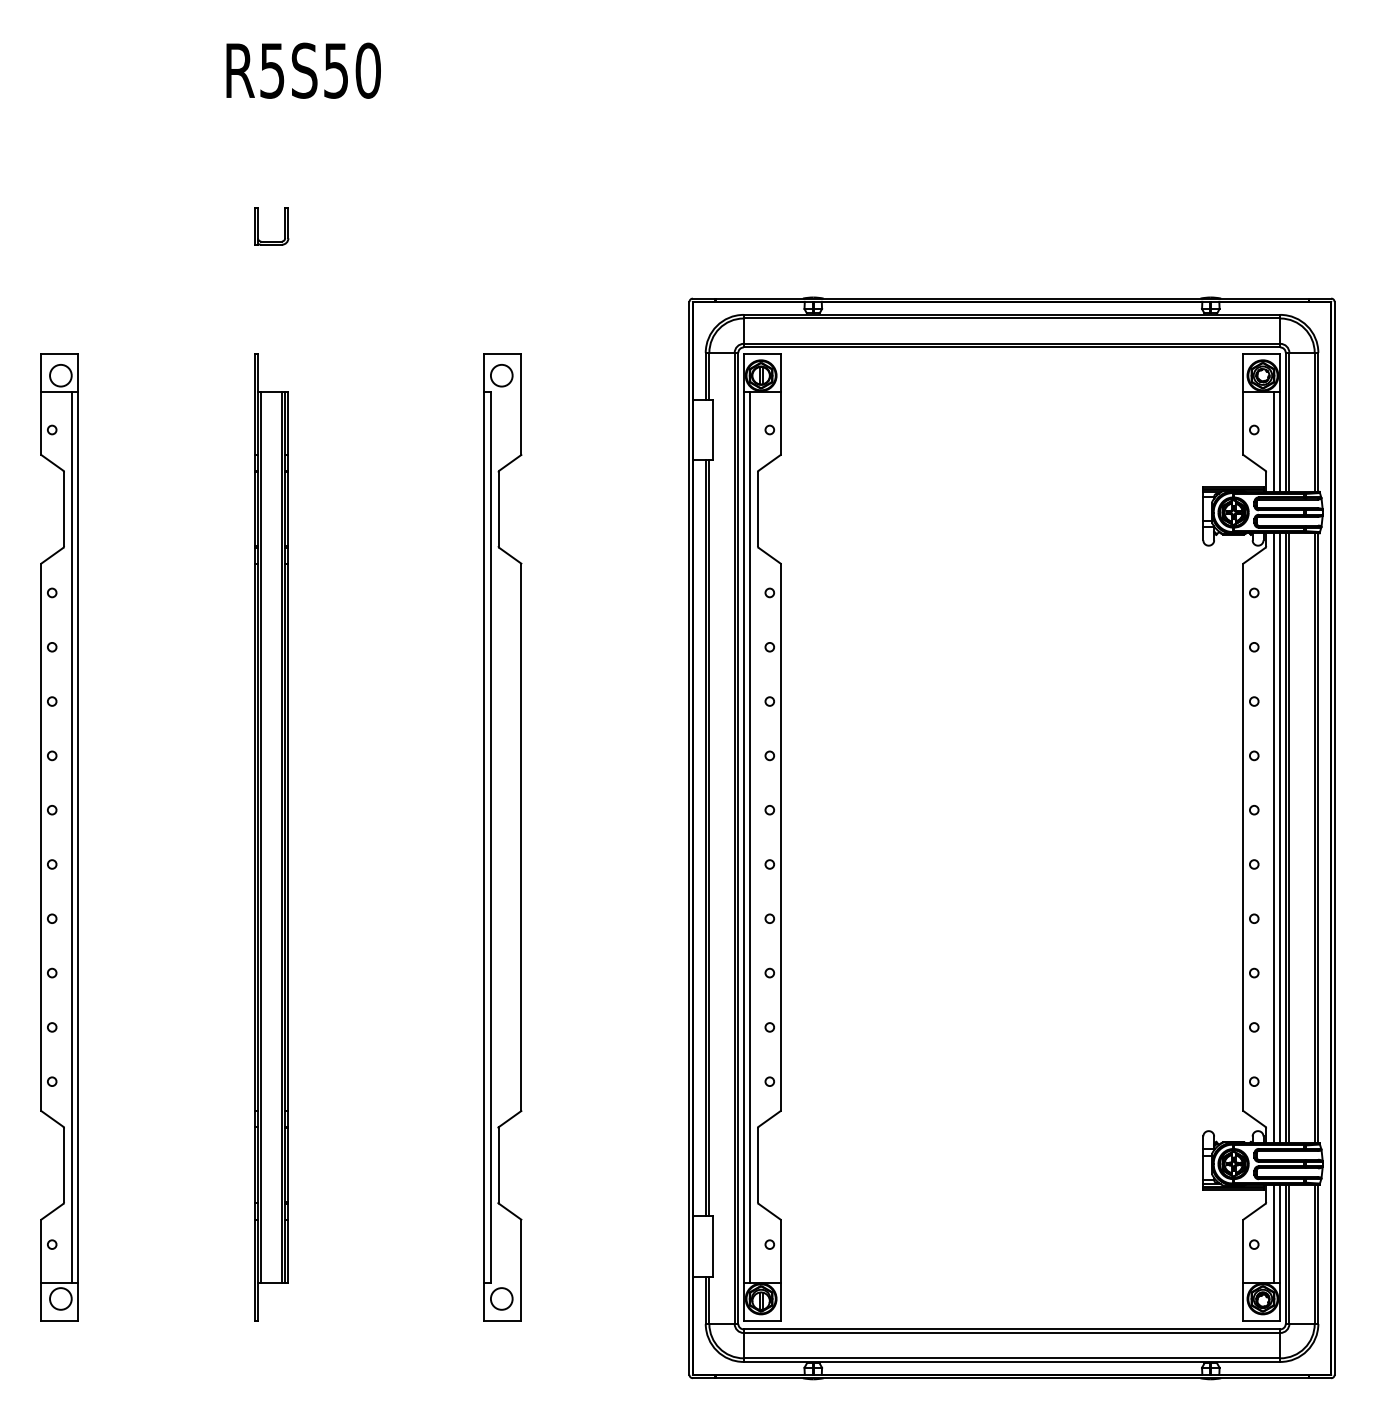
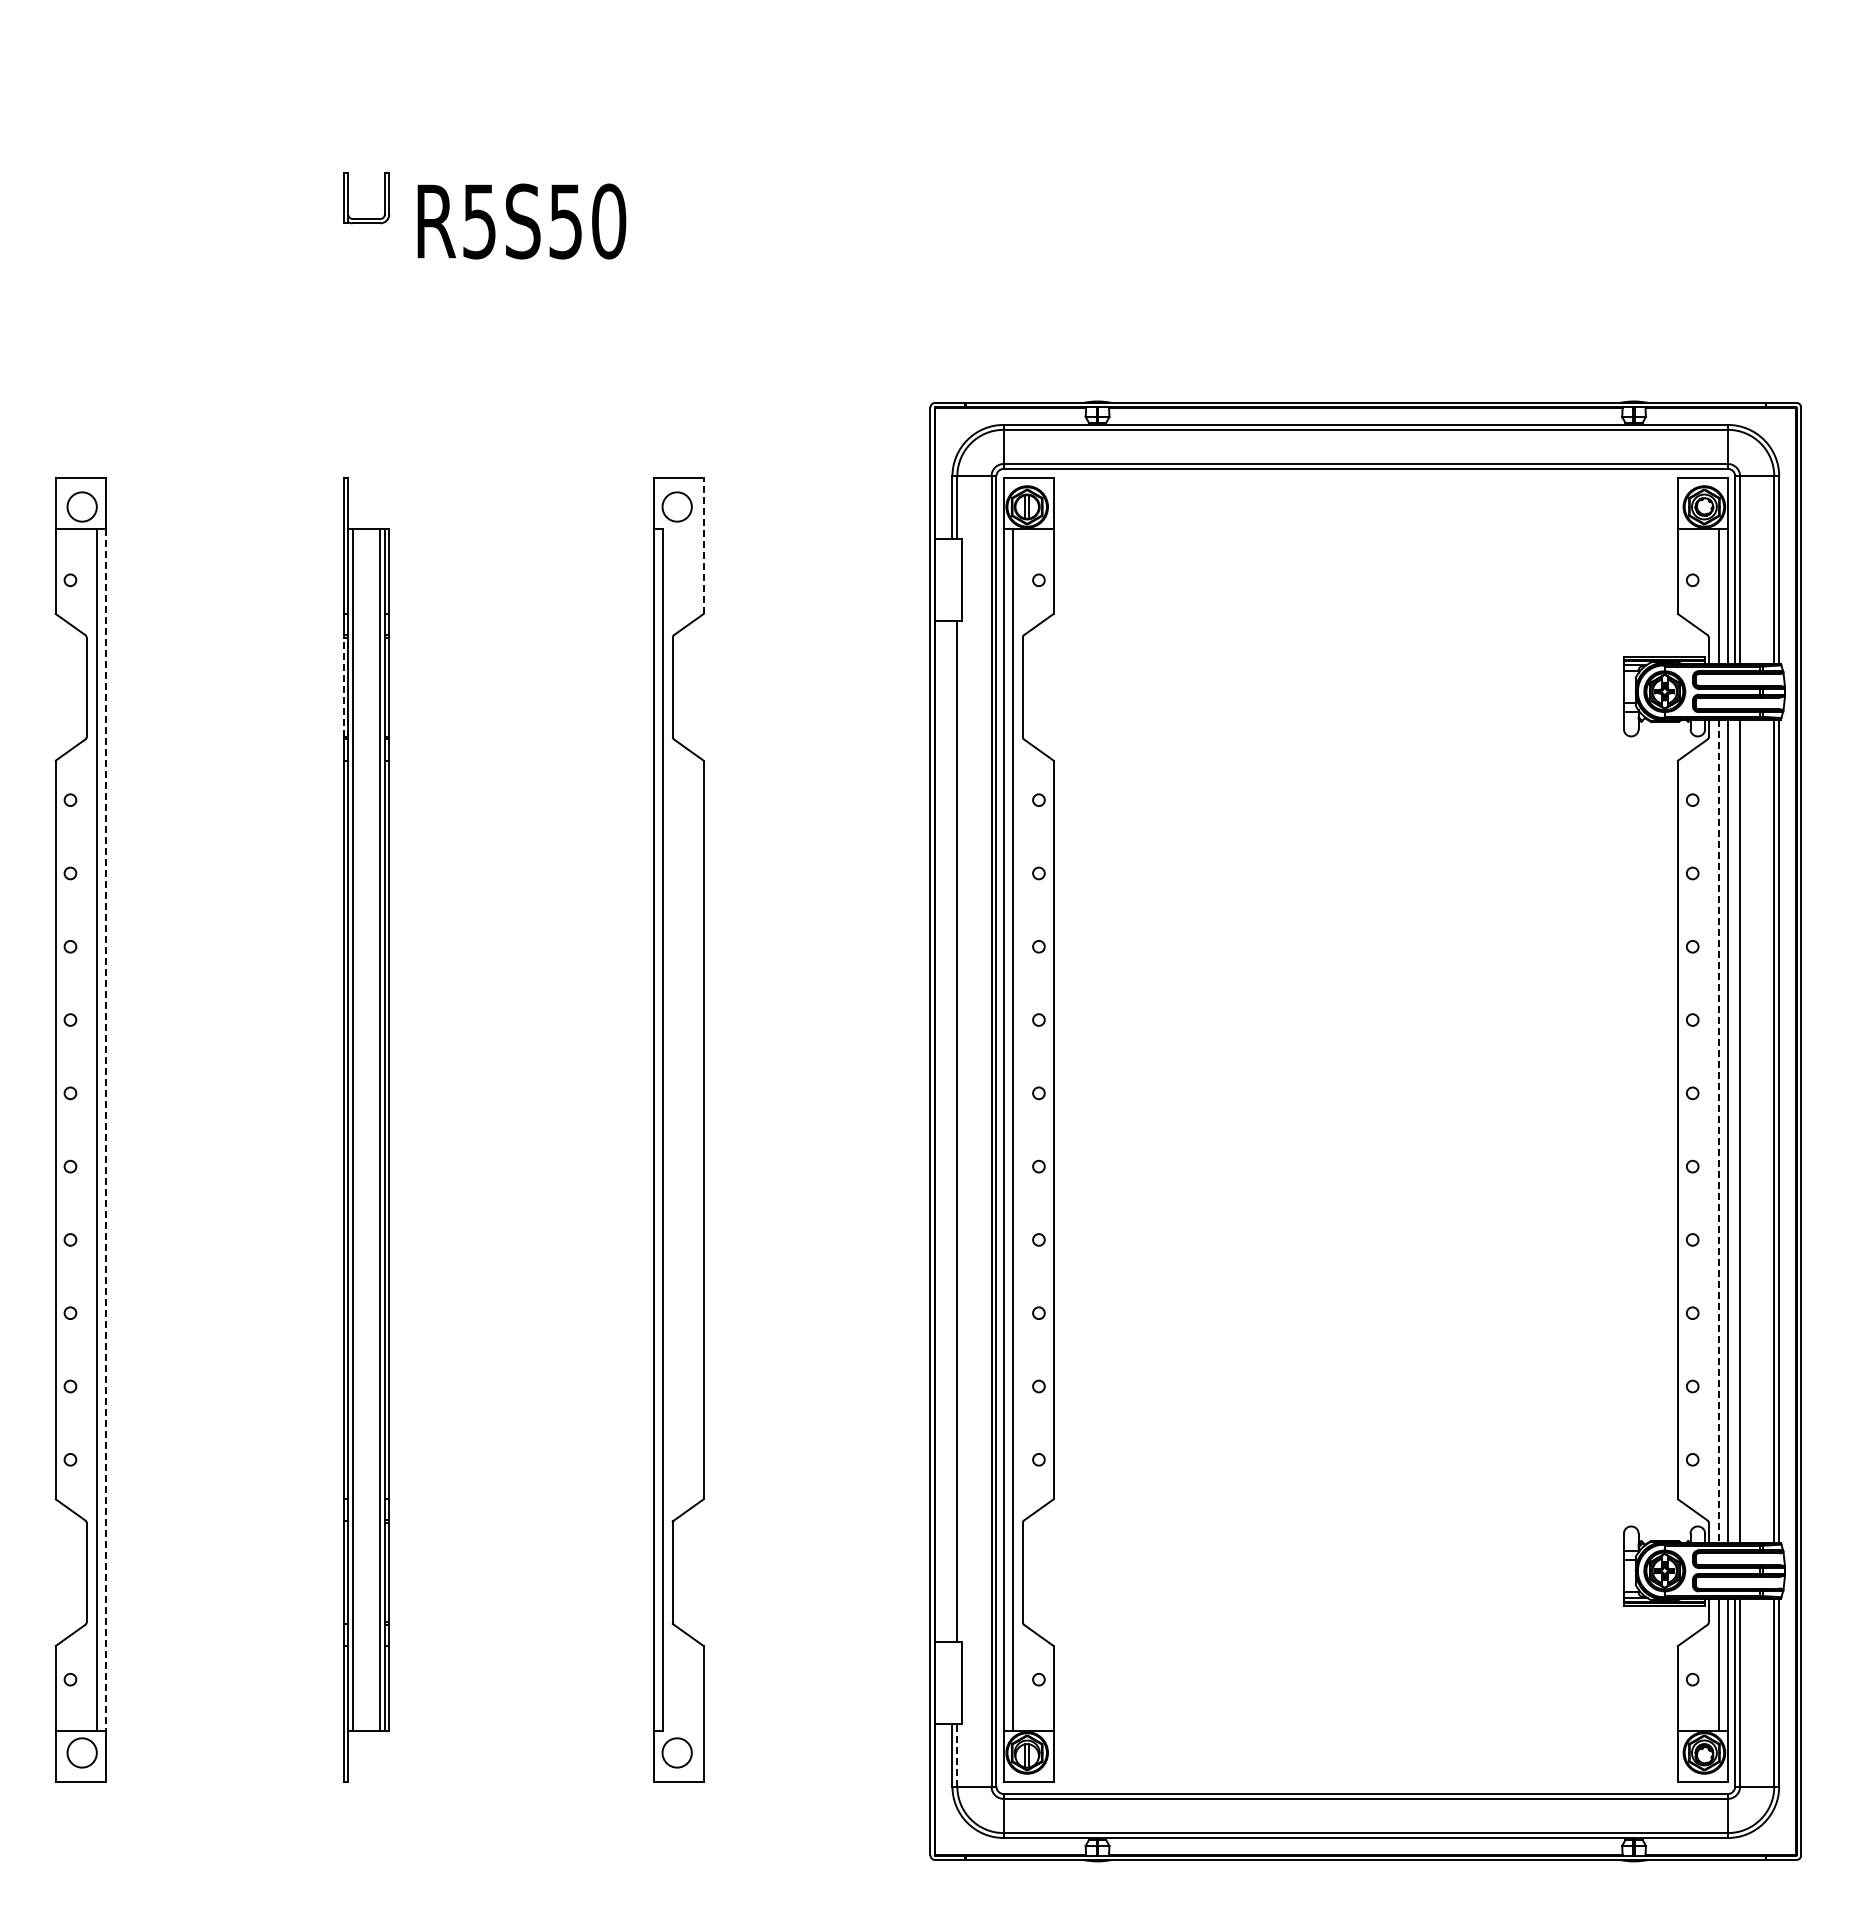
text: (303, 70) -> (521, 221), moved
part: (258, 226) -> (348, 198), moved
line: (521, 404) -> (703, 545), solid -> dashed
line: (254, 509) -> (343, 687), solid -> dashed
line: (78, 837) -> (105, 1130), solid -> dashed
line: (705, 838) -> (952, 1131), removed
line: (1274, 838) -> (1719, 1131), solid -> dashed
line: (1285, 838) -> (1735, 1131), removed
line: (709, 1300) -> (957, 1755), solid -> dashed

